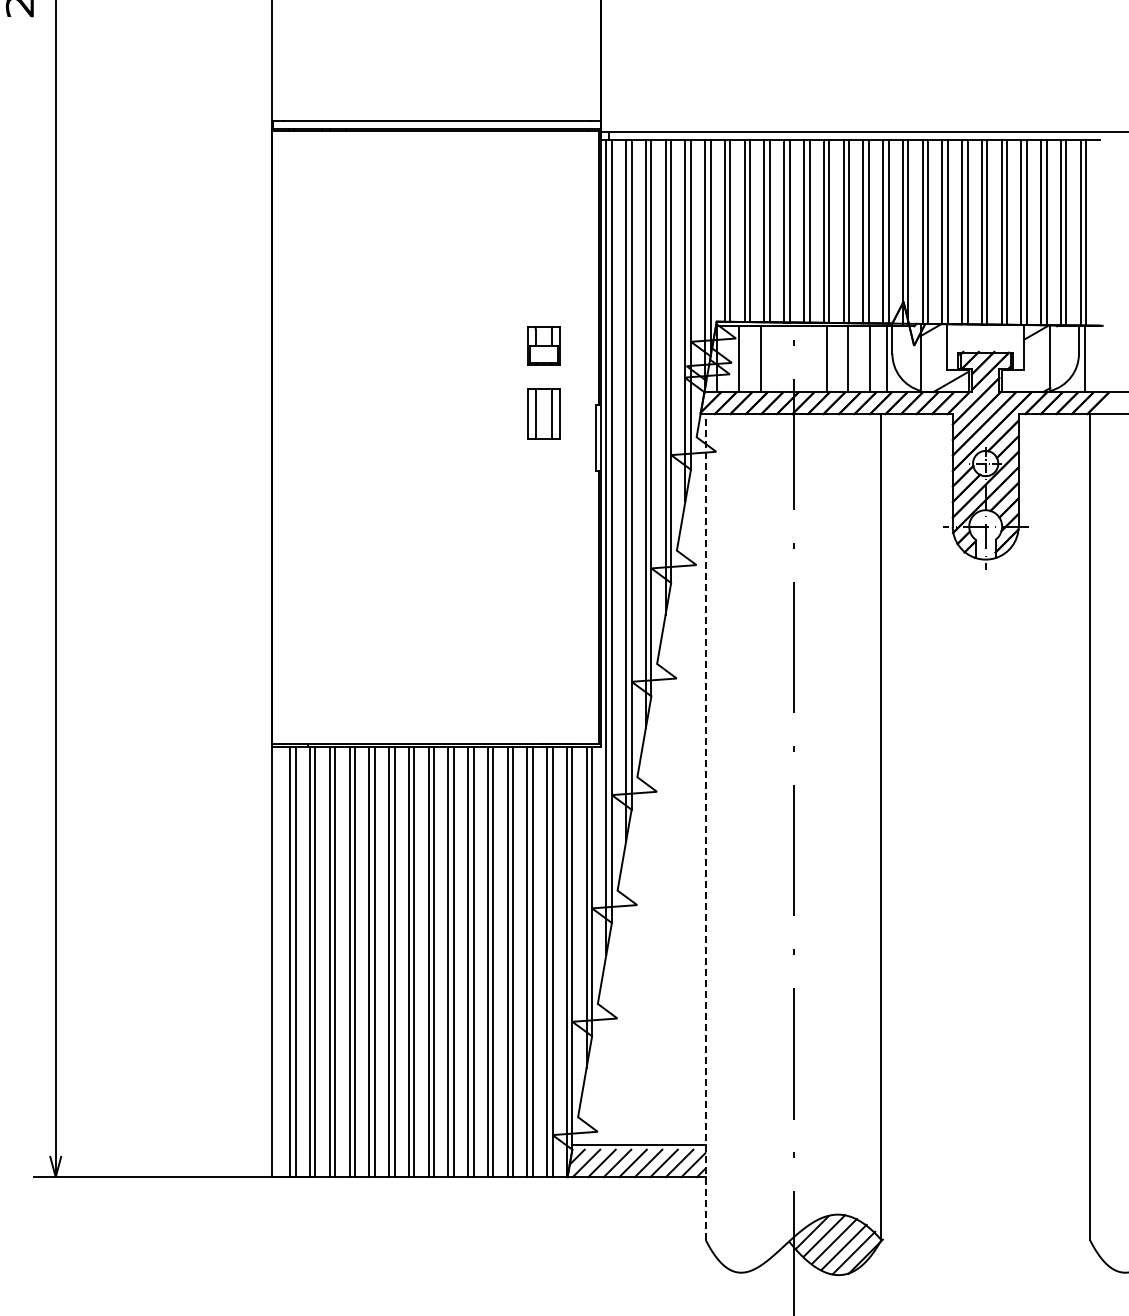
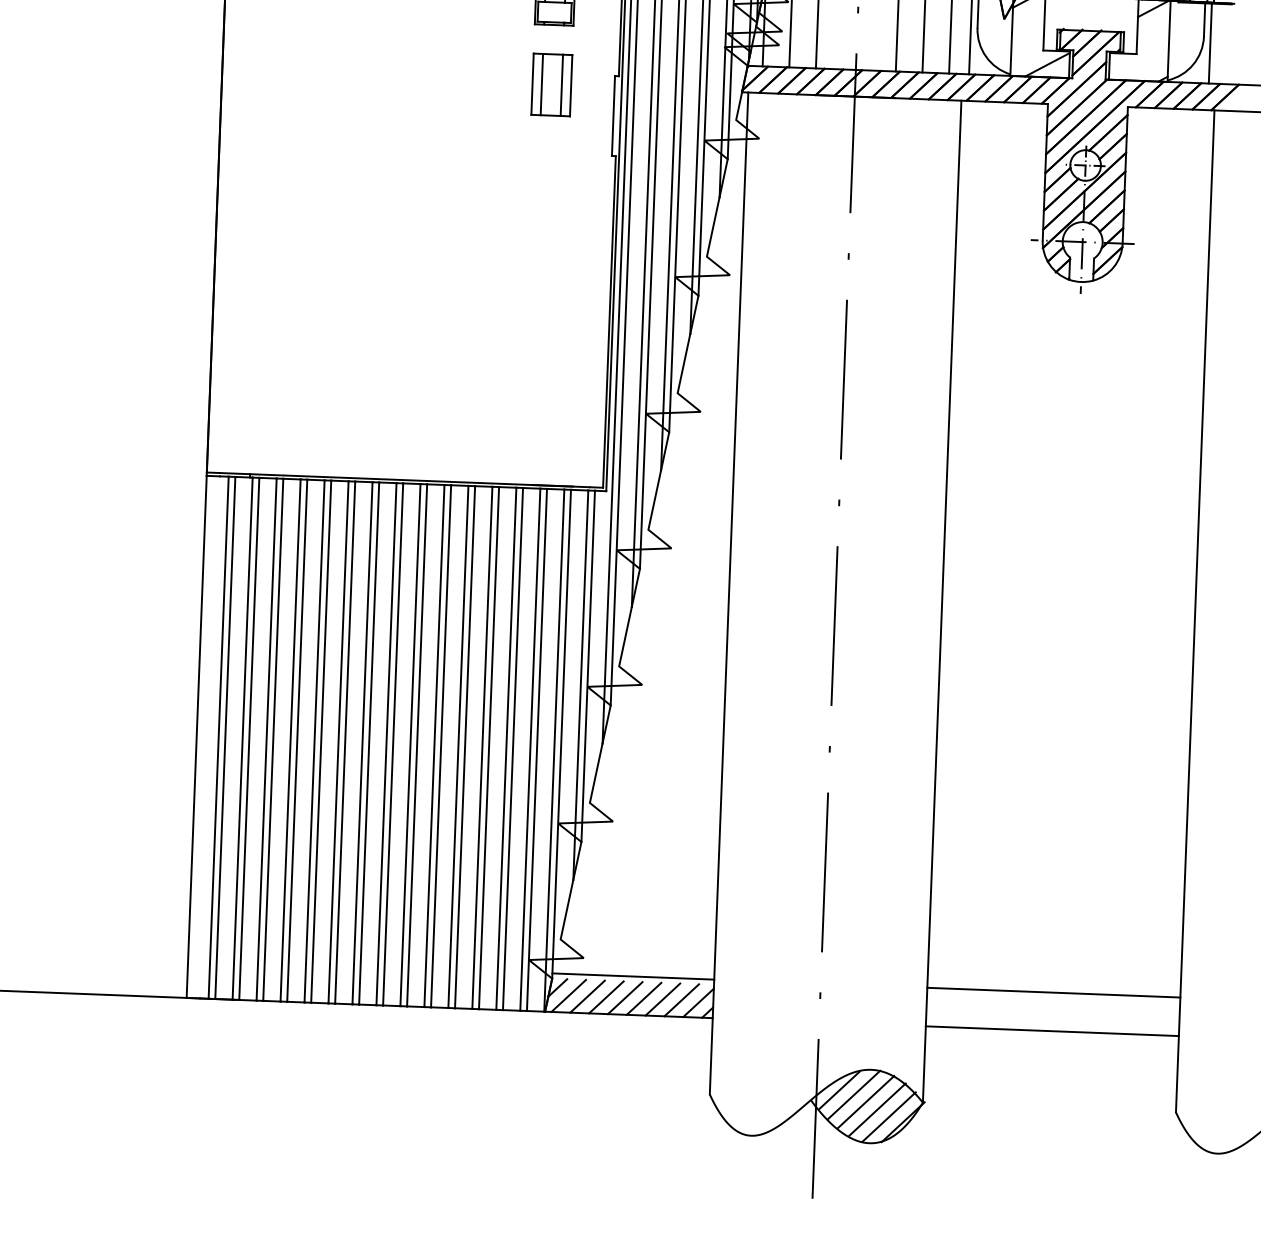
line: (705, 827) -> (728, 593), dashed -> solid
line: (985, 1145) -> (1053, 992), added
line: (985, 1177) -> (1052, 1031), added

